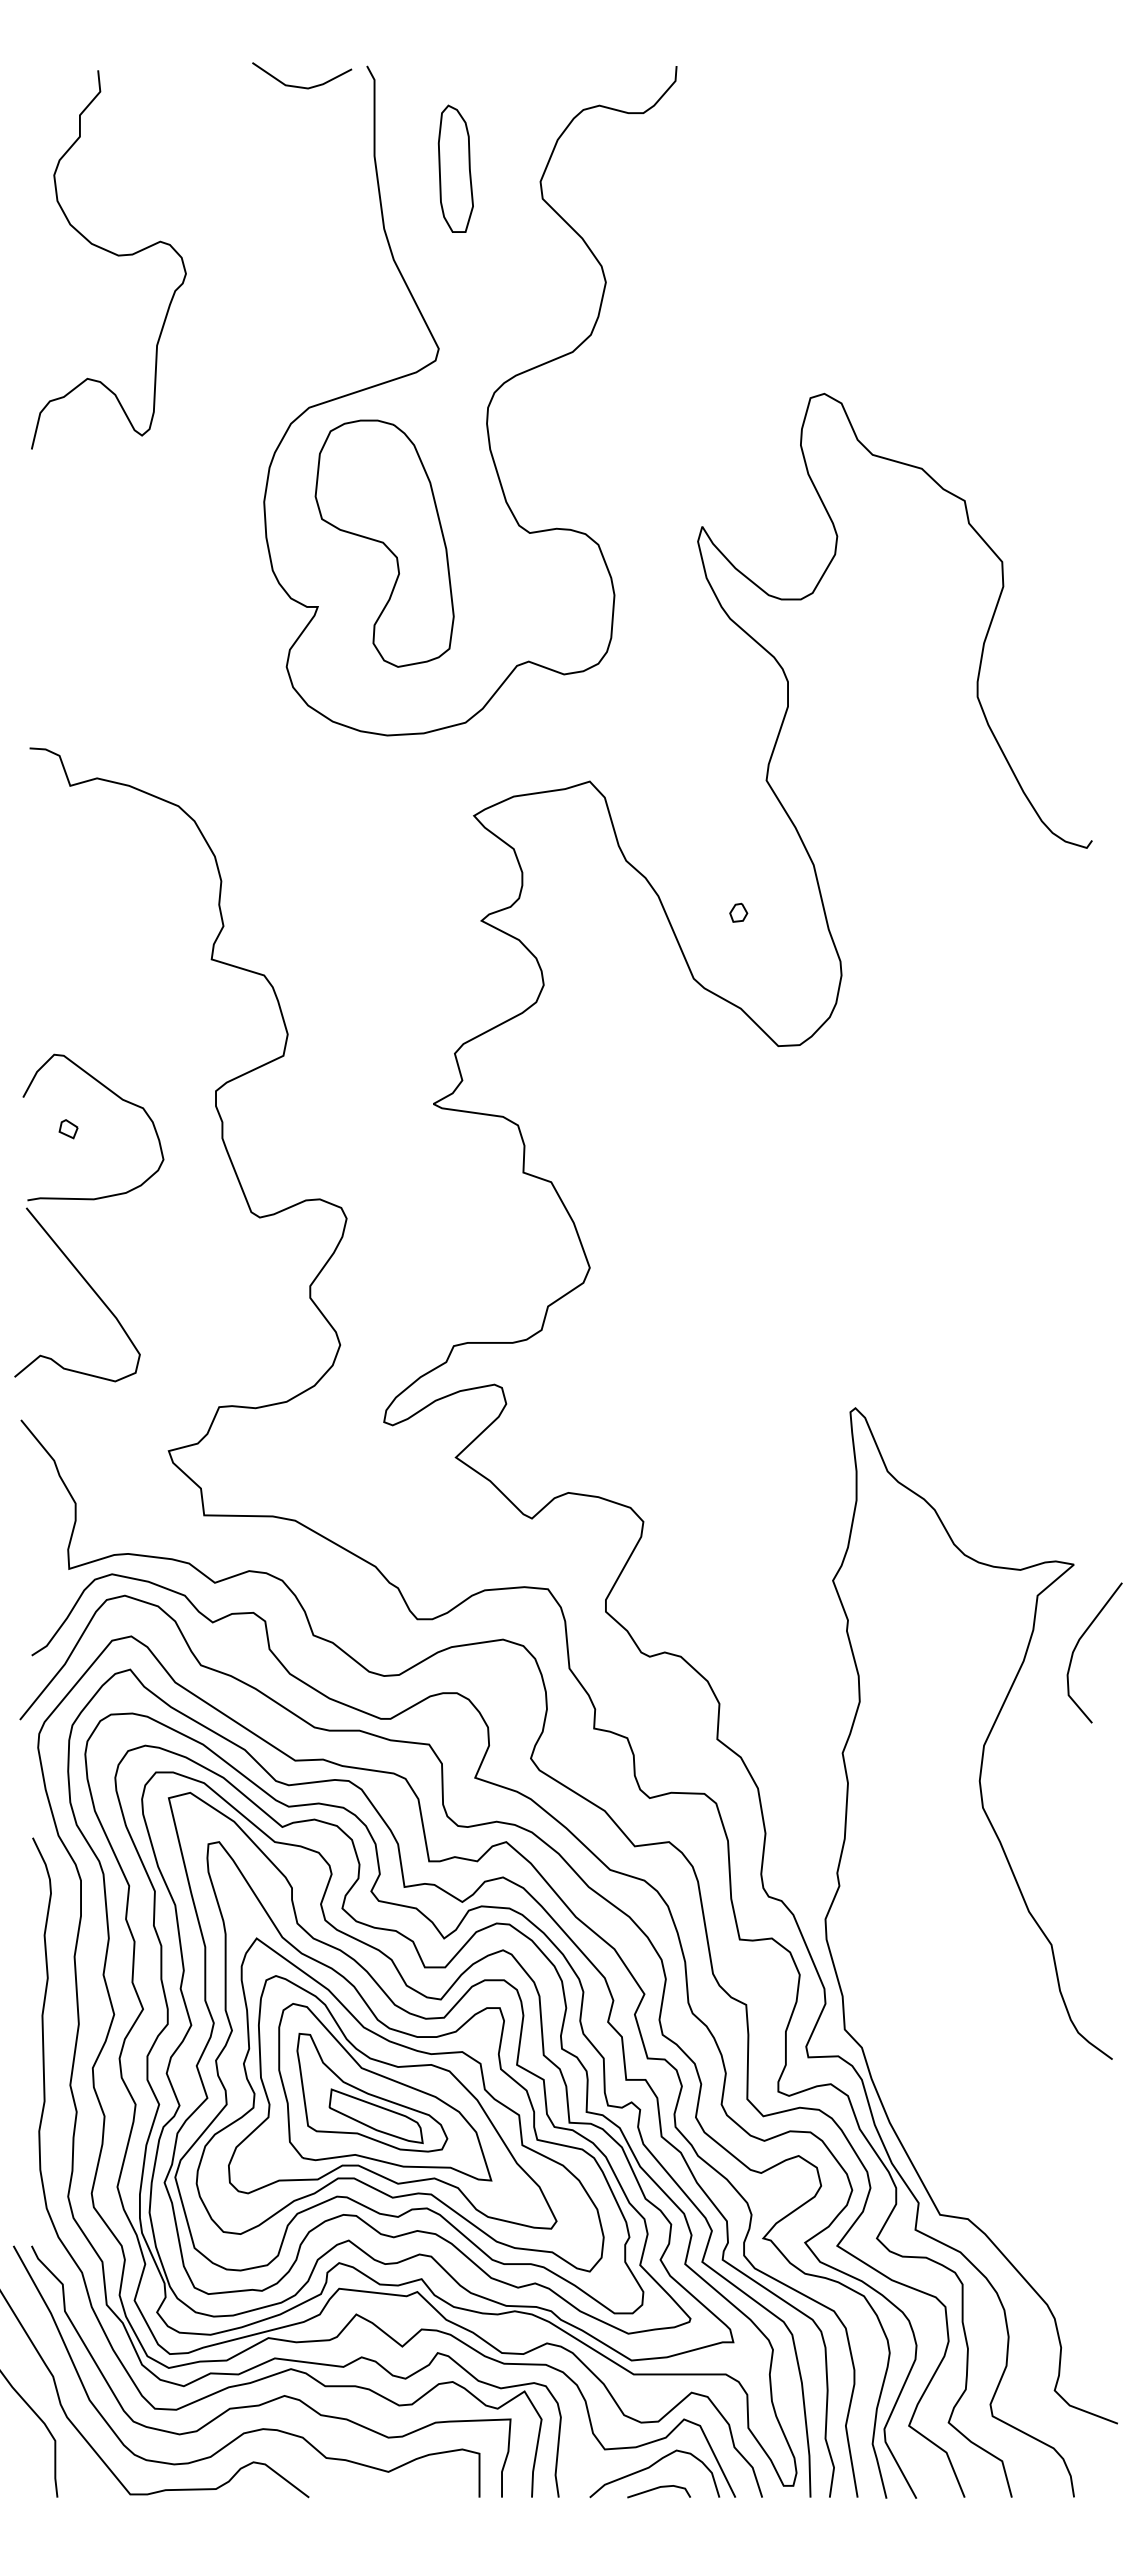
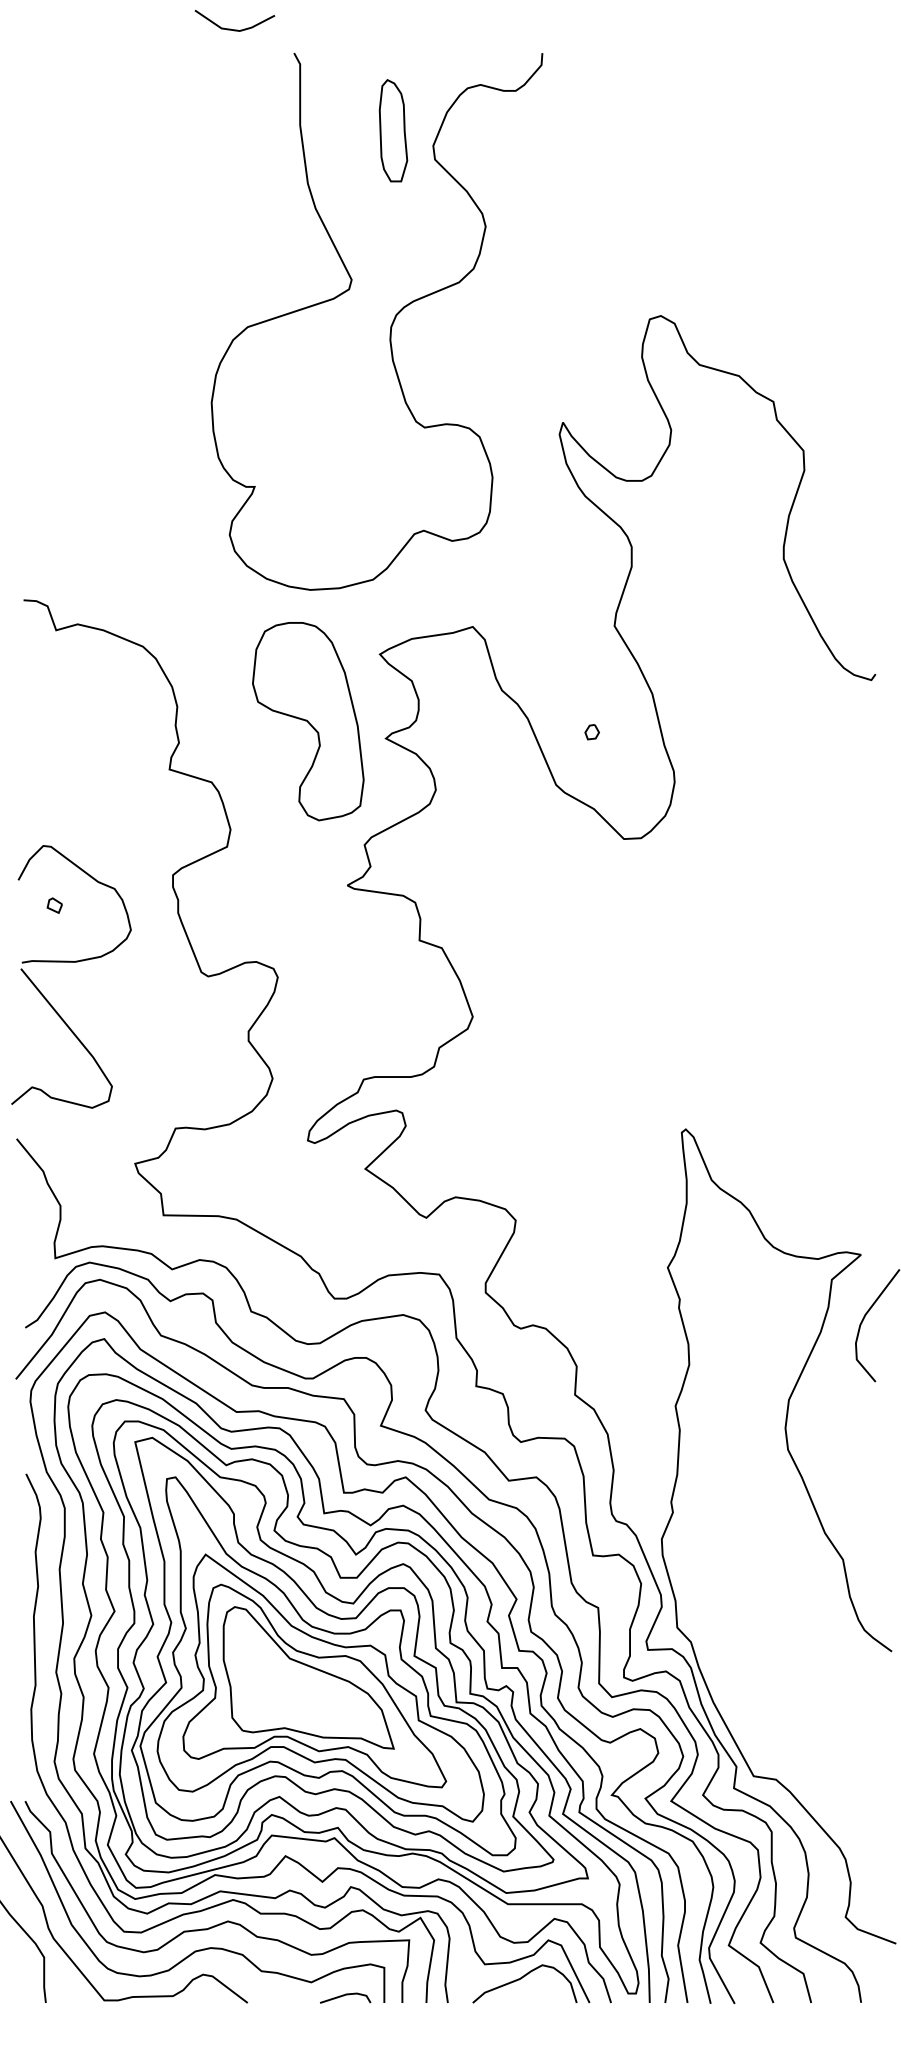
line: (302, 86) -> (235, 29), moved
part: (455, 168) -> (393, 130), moved
curve: (110, 253) -> (88, 203), removed
part: (384, 543) -> (308, 721), moved
part: (372, 2092) -> (298, 1678), removed
line: (656, 2489) -> (343, 1996), moved

